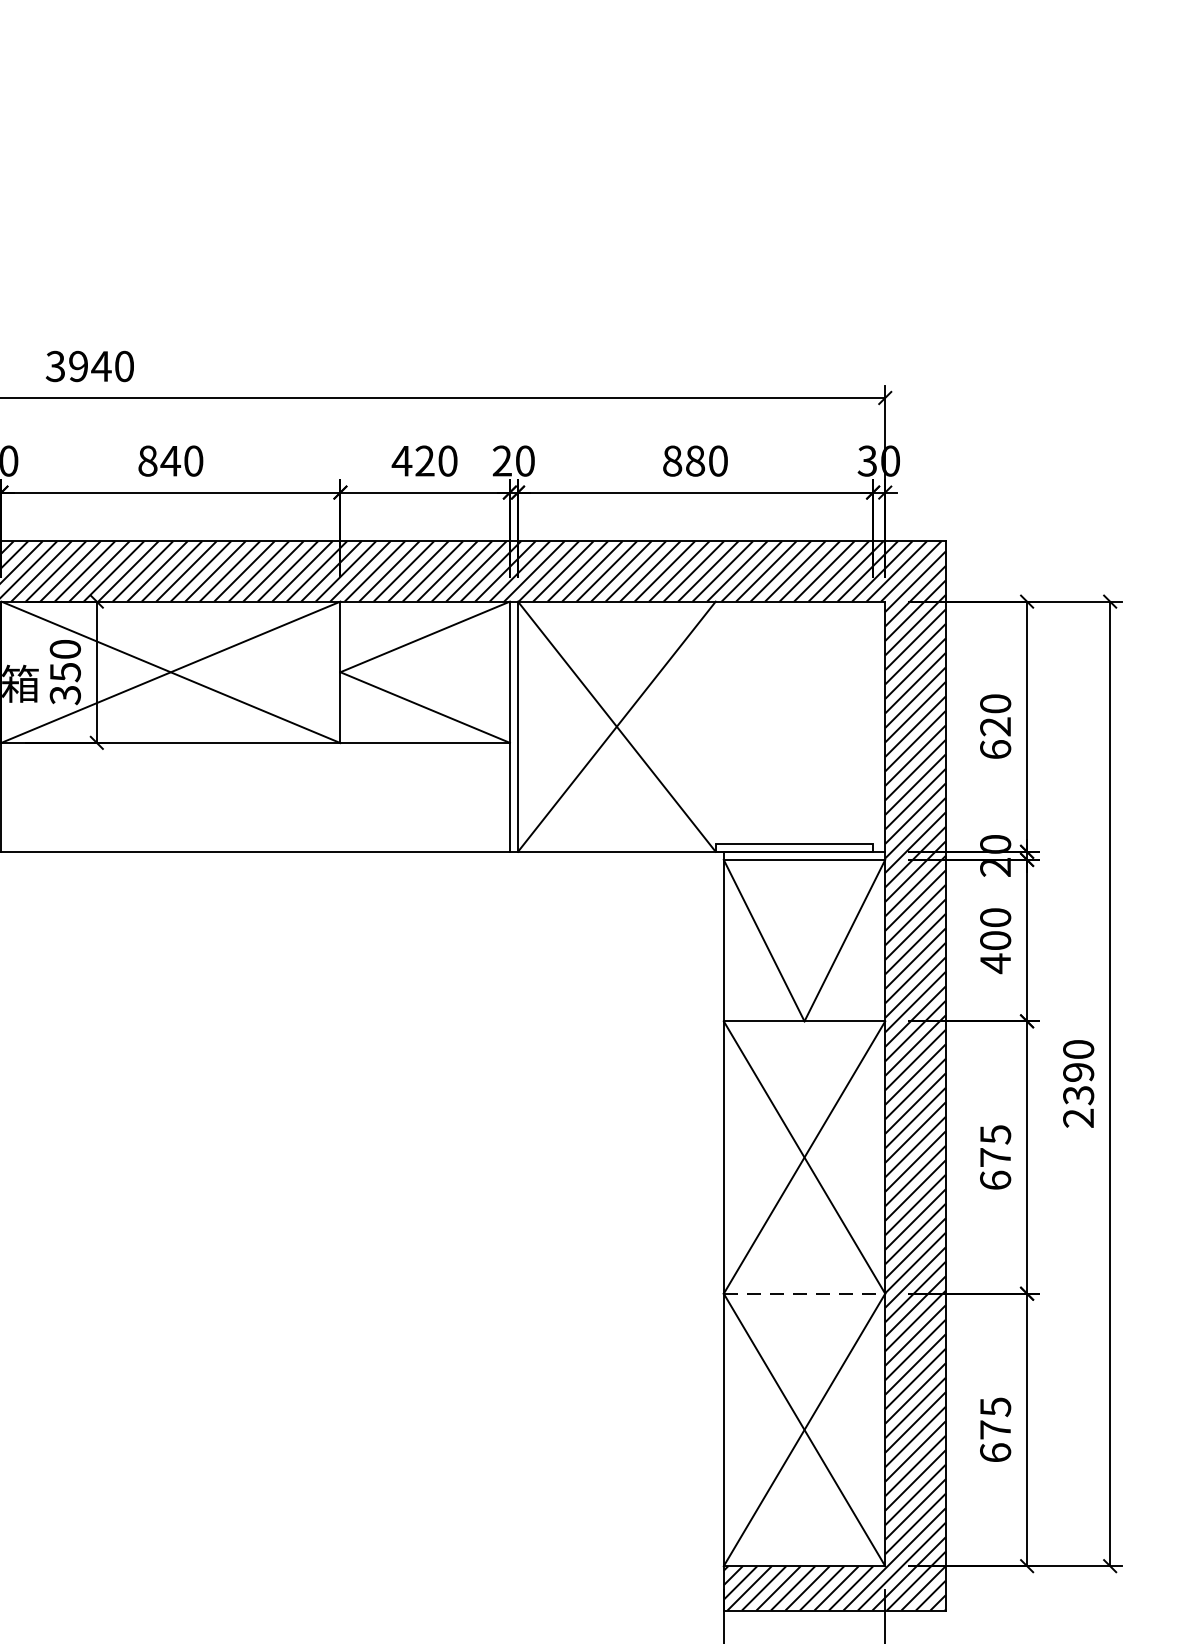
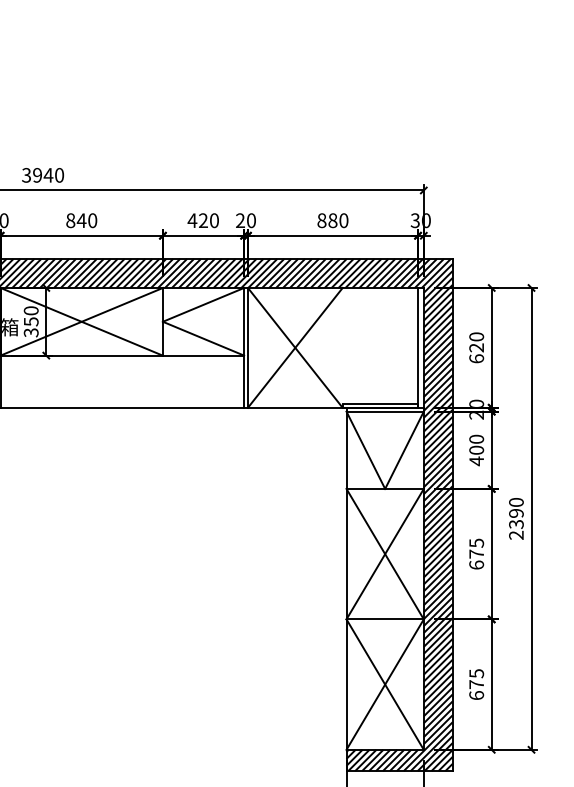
line: (874, 725) -> (418, 347), added
line: (805, 1293) -> (385, 619), dashed -> solid

